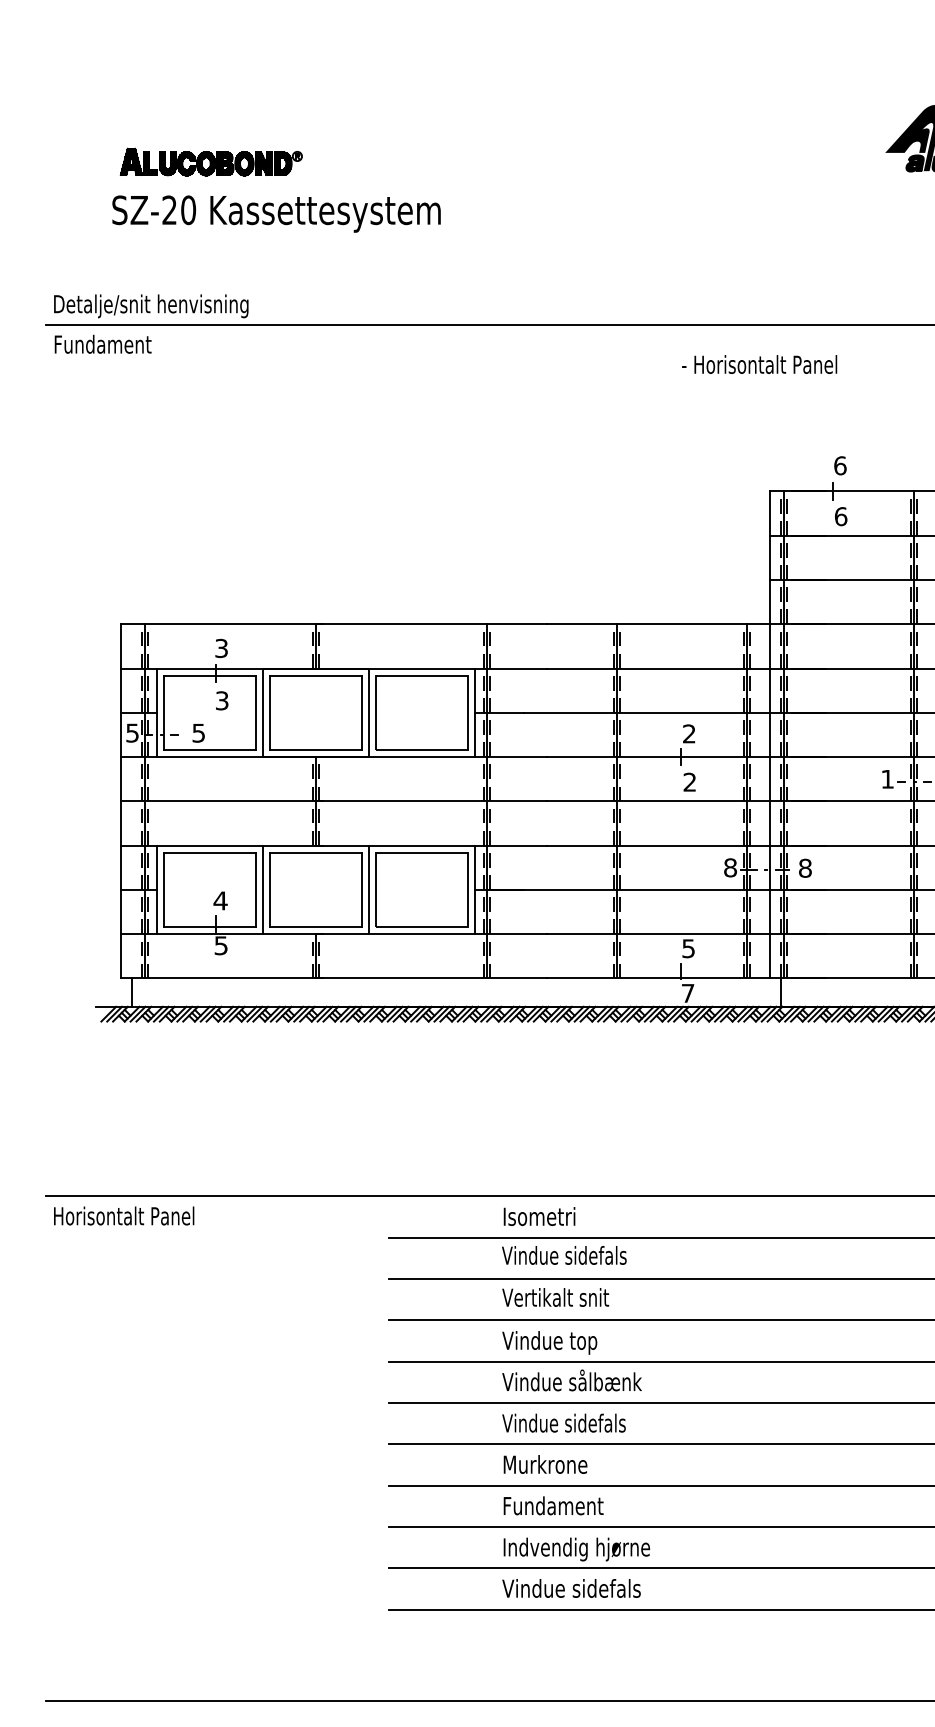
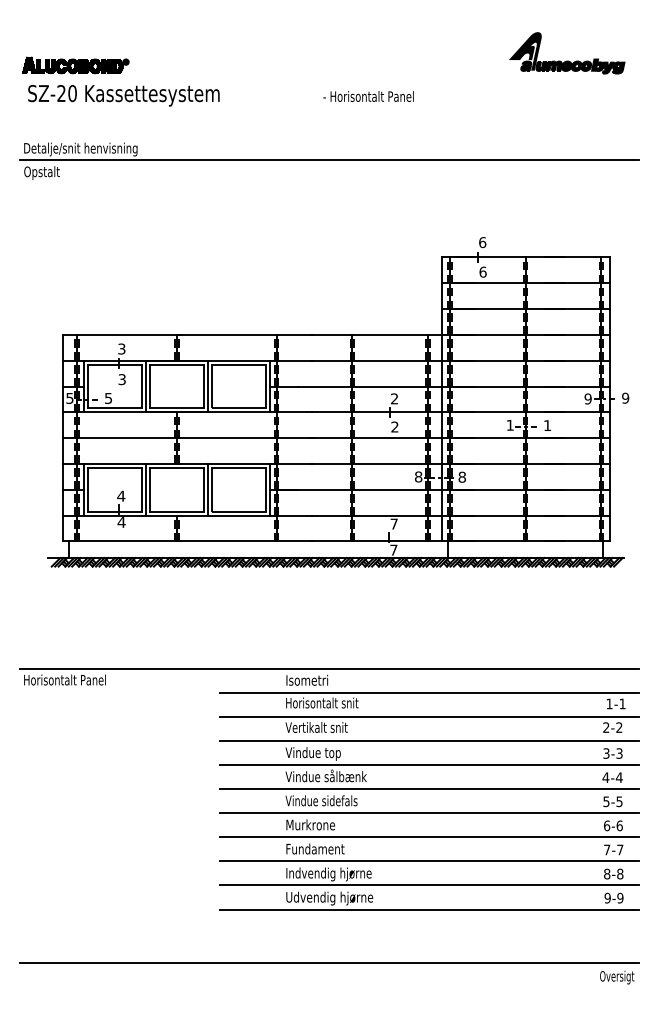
part: (210, 162) -> (75, 65), moved
text: (275, 213) -> (123, 95), moved
text: (102, 345) -> (52, 172), Fundament -> Opstalt
text: (759, 364) -> (368, 96), moved
text: (220, 945) -> (121, 522), 5 -> 4
text: (687, 947) -> (393, 523), 5 -> 7
text: (563, 1254) -> (321, 702), Vindue sidefals -> Horisontalt snit
text: (577, 1590) -> (329, 898), Vindue sidefals -> Udvendig hjørne

